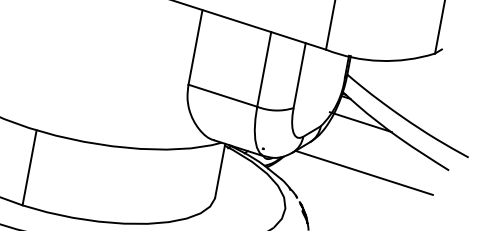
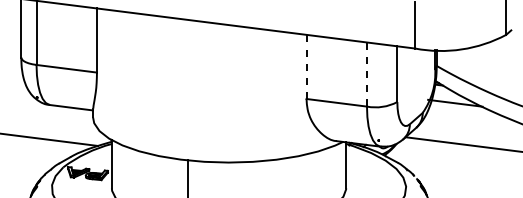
line: (195, 46) -> (306, 66), solid -> dashed
line: (263, 70) -> (366, 75), solid -> dashed

